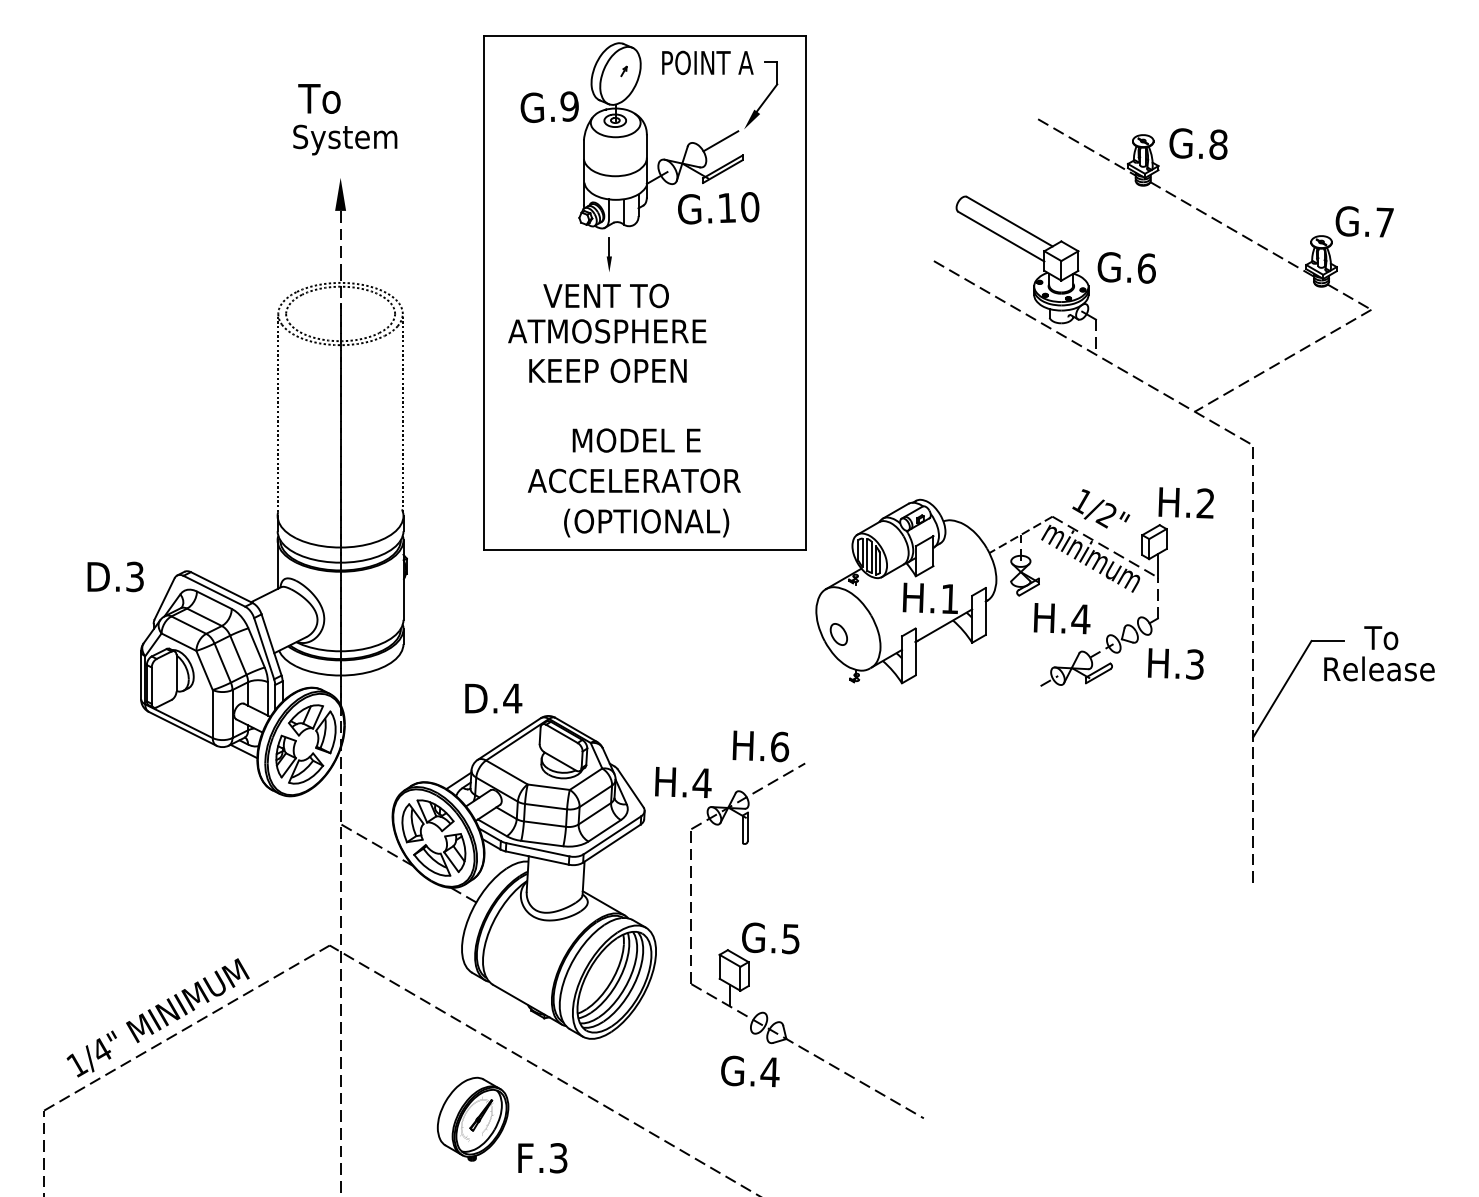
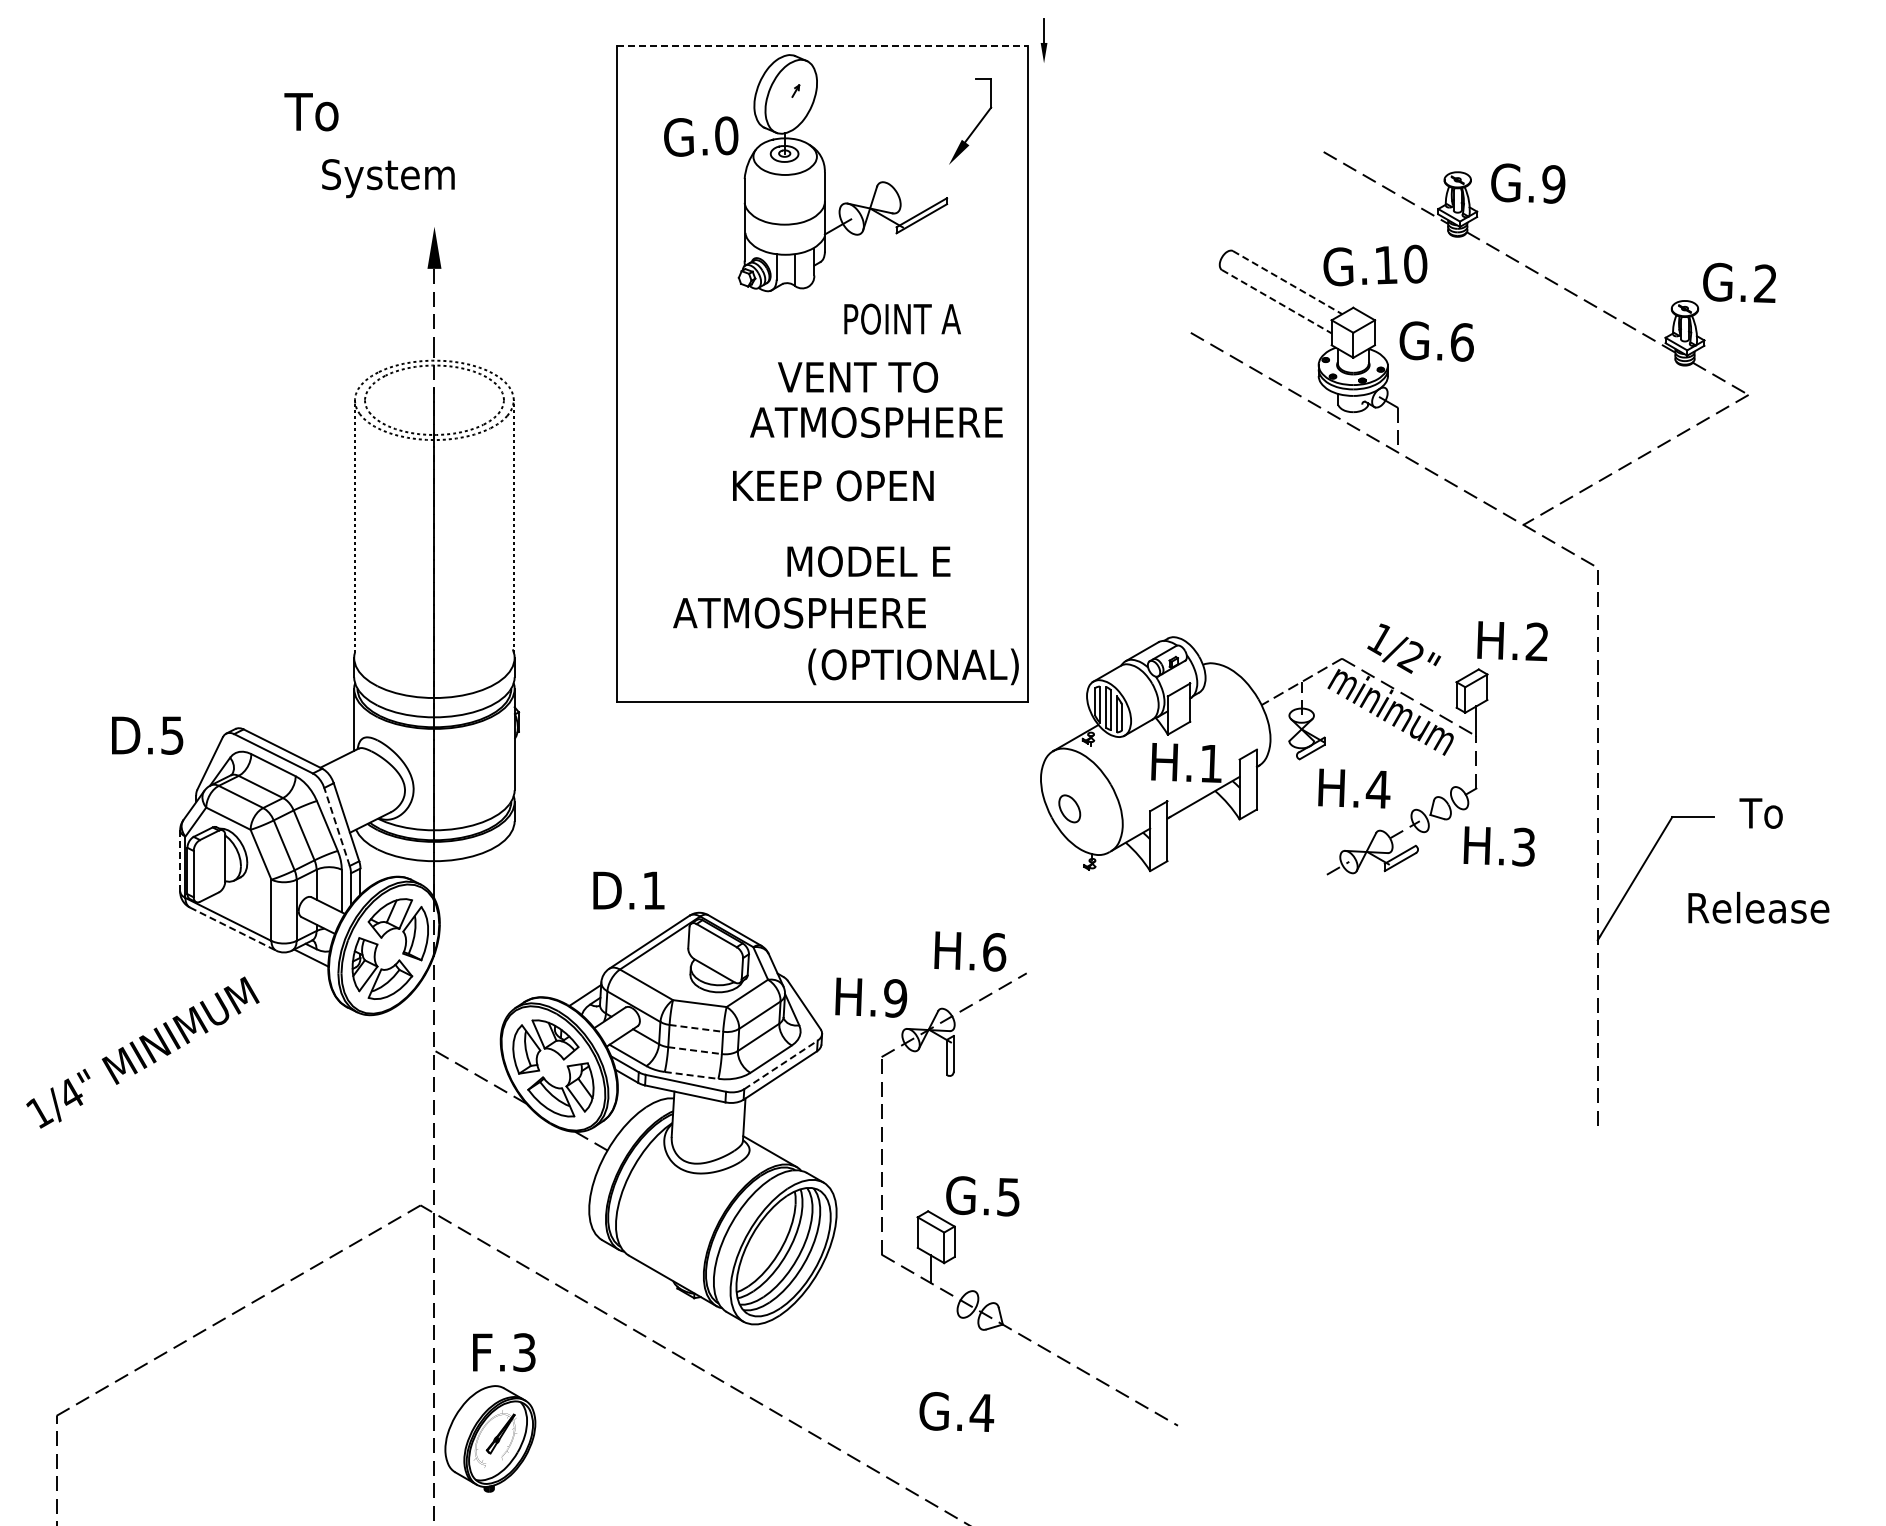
line: (644, 35) -> (822, 45), solid -> dashed
text: (707, 62) -> (902, 318), moved
text: (319, 99) -> (311, 112), moved
text: (569, 106) -> (726, 135), G.9 -> G.0
text: (345, 140) -> (388, 178), moved
line: (721, 140) -> (919, 179), removed
text: (1218, 144) -> (1553, 184), G.8 -> G.9
text: (718, 208) -> (1375, 265), moved
line: (1010, 221) -> (1288, 282), solid -> dashed
text: (1384, 222) -> (1765, 283), G.7 -> G.2
line: (1001, 236) -> (1277, 301), solid -> dashed
part: (608, 254) -> (1043, 40), moved
text: (606, 295) -> (858, 376), moved
text: (607, 331) -> (876, 422), moved
text: (608, 370) -> (833, 485), moved
text: (636, 440) -> (868, 561), moved
text: (644, 480) -> (821, 612), ACCELERATOR -> ATMOSPHERE
text: (646, 522) -> (913, 666), moved
text: (135, 576) -> (172, 735), D.3 -> D.5
line: (263, 648) -> (336, 826), solid -> dashed
text: (1379, 668) -> (1758, 907), moved
line: (141, 675) -> (180, 861), solid -> dashed
text: (512, 698) -> (653, 890), D.4 -> D.1
line: (182, 729) -> (233, 929), solid -> dashed
text: (701, 783) -> (894, 998), H.4 -> H.9
line: (546, 806) -> (696, 1028), solid -> dashed
line: (545, 824) -> (695, 1050), solid -> dashed
line: (612, 834) -> (781, 1064), solid -> dashed
line: (543, 843) -> (692, 1075), solid -> dashed
text: (157, 1017) -> (142, 1052), moved
text: (750, 1071) -> (956, 1411), moved
part: (473, 1118) -> (490, 1438), moved
text: (543, 1158) -> (504, 1352), moved

